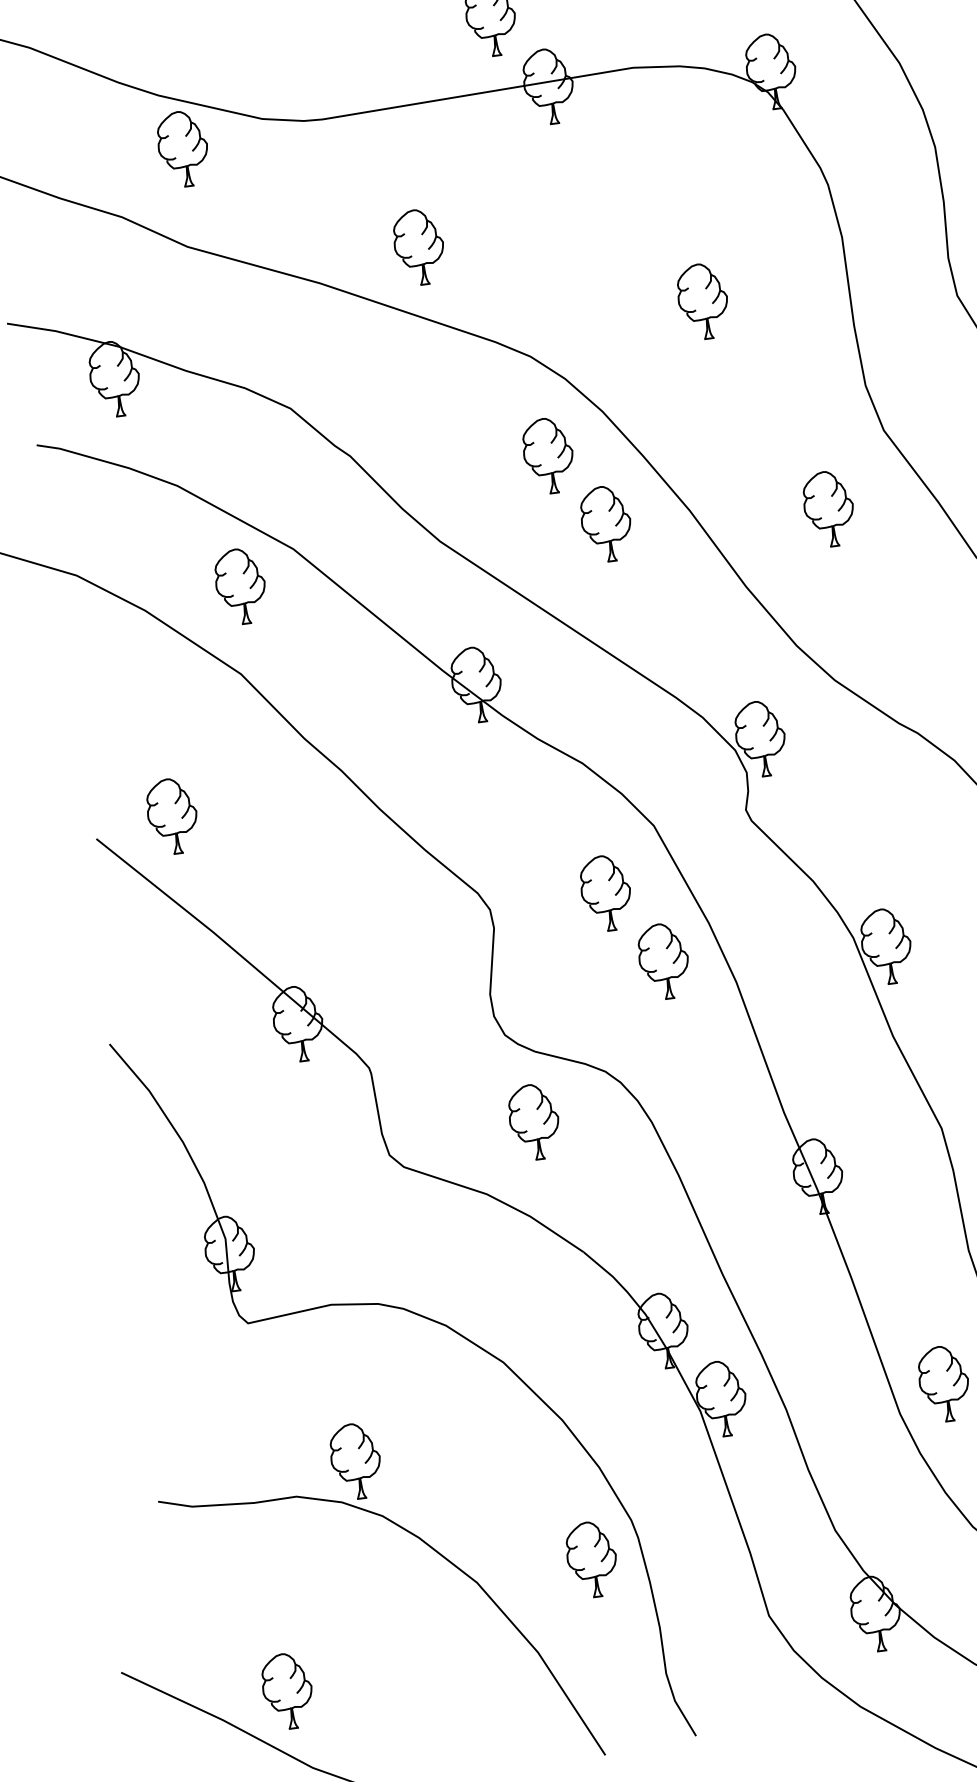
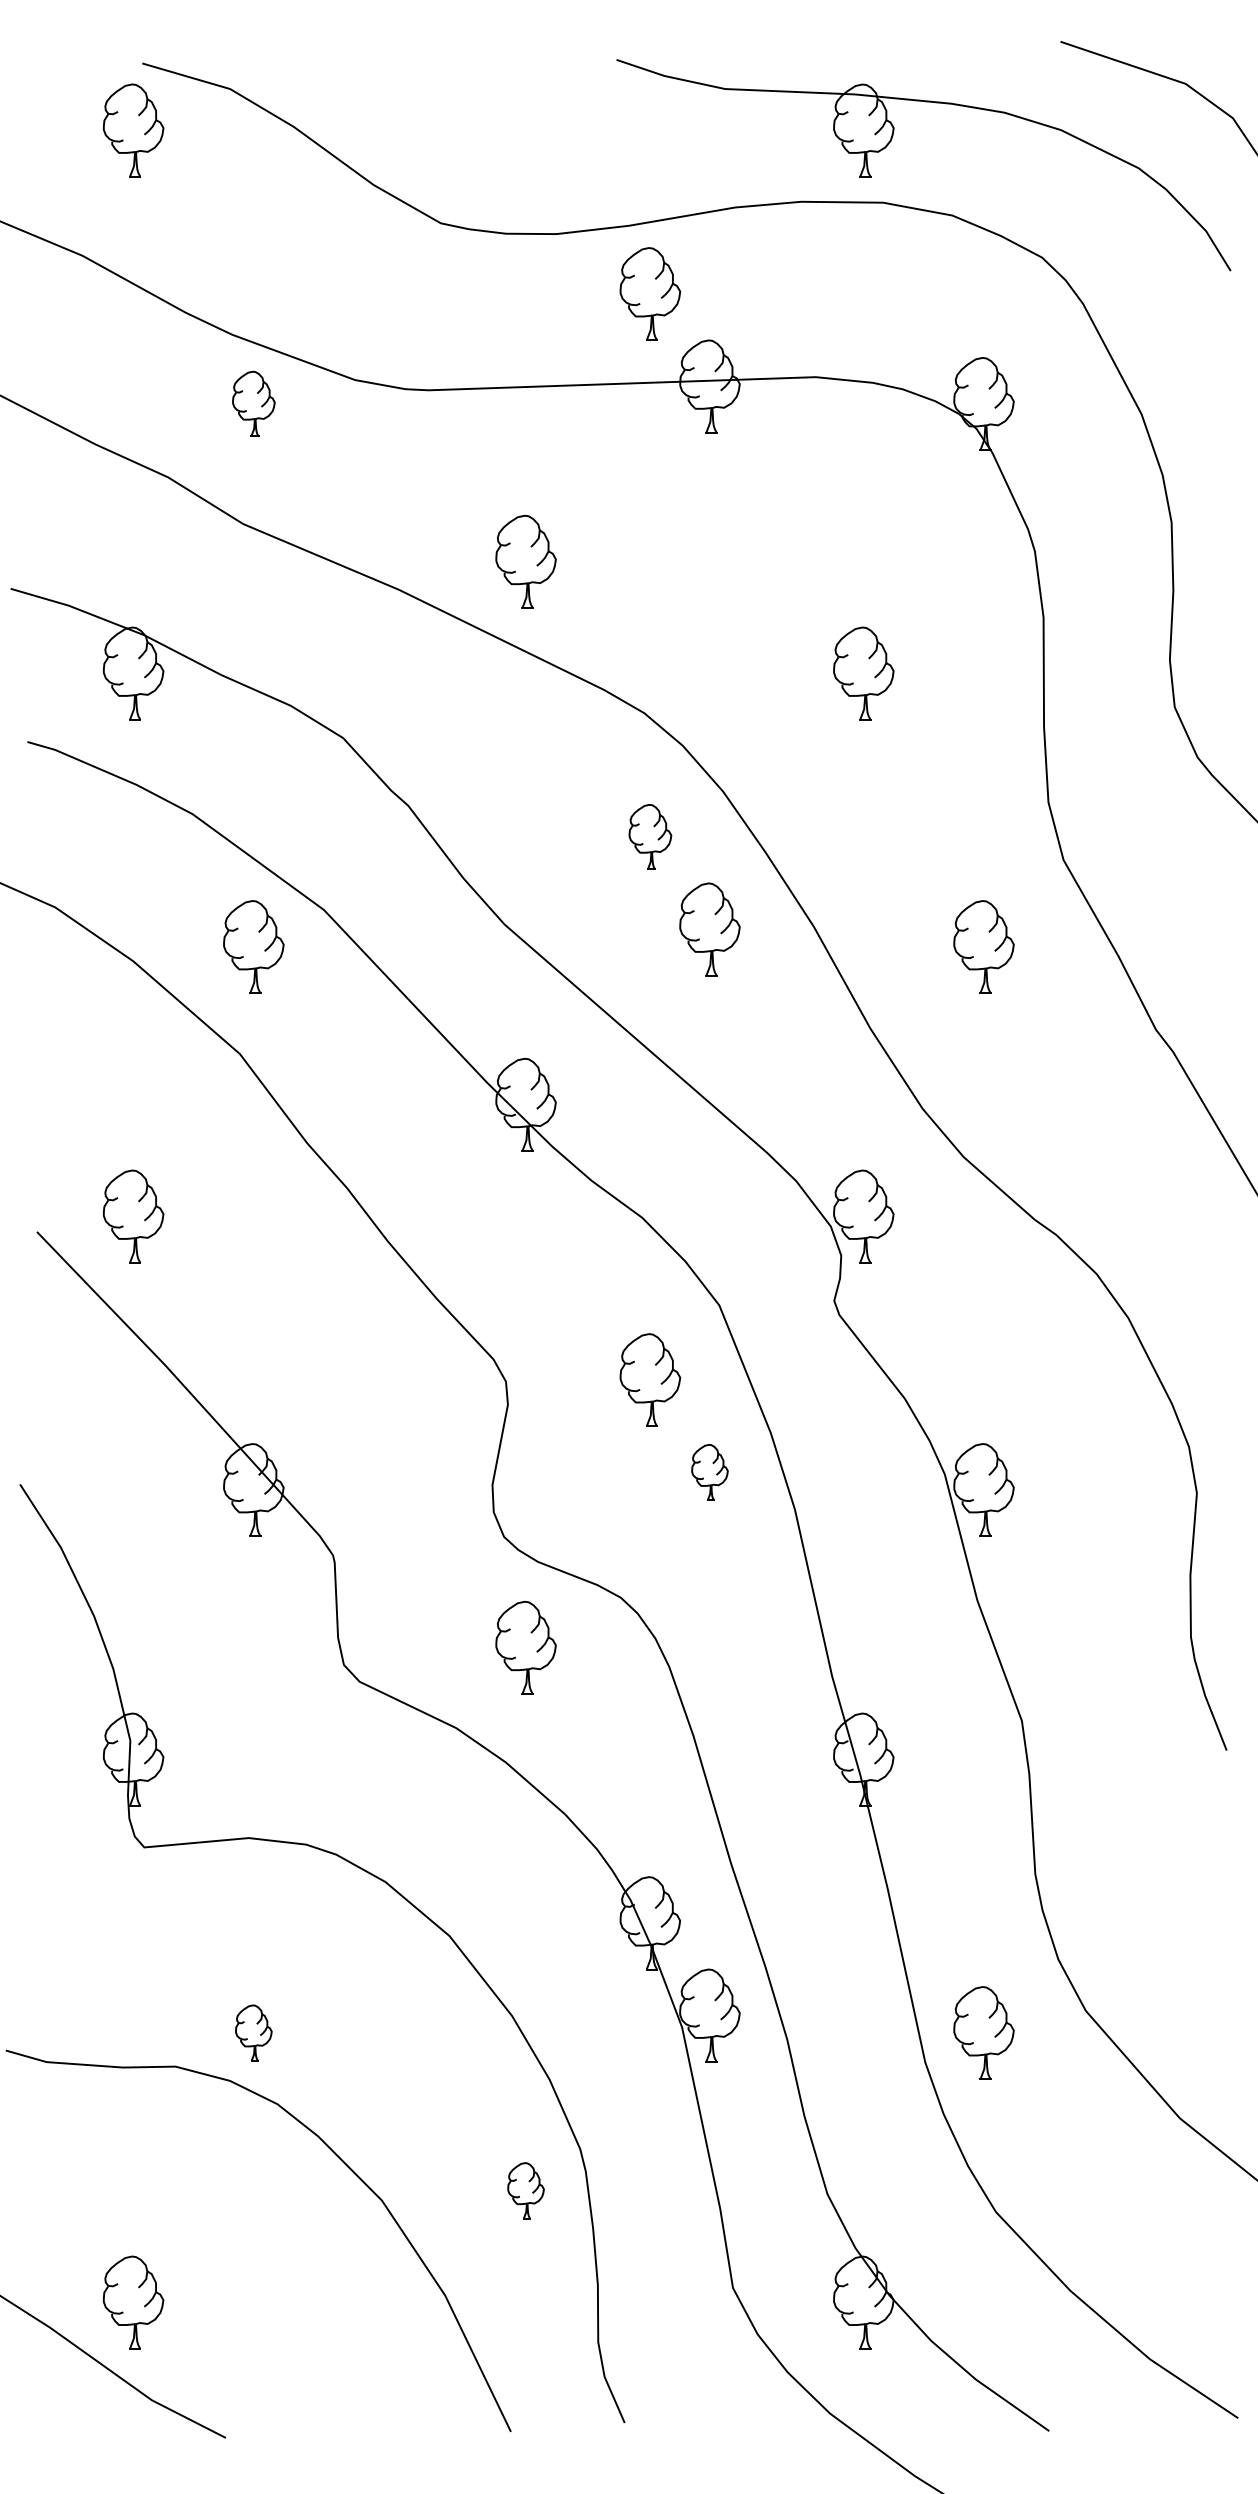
part: (182, 148) -> (253, 403), size x0.7
part: (548, 455) -> (650, 836), size x0.7
part: (663, 961) -> (709, 1472), size x0.6
part: (355, 1460) -> (253, 2032), size x0.6
part: (591, 1559) -> (525, 2190), size x0.6

